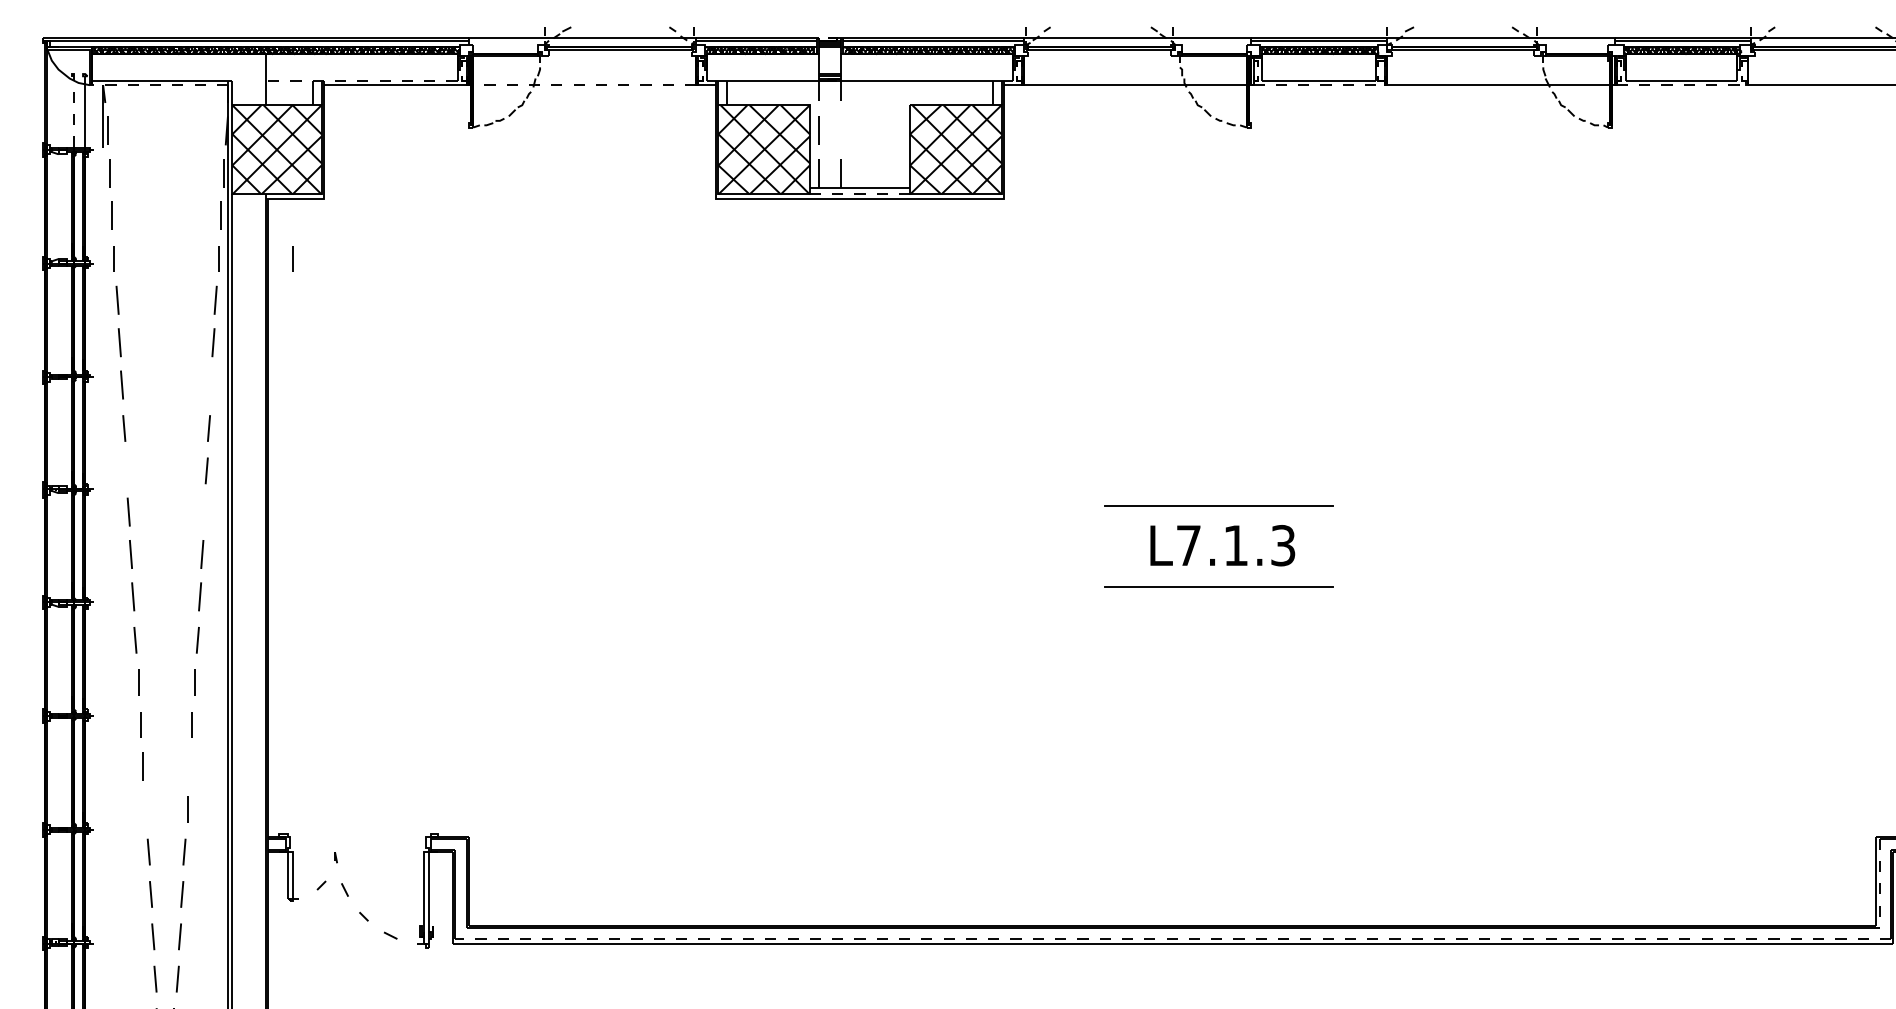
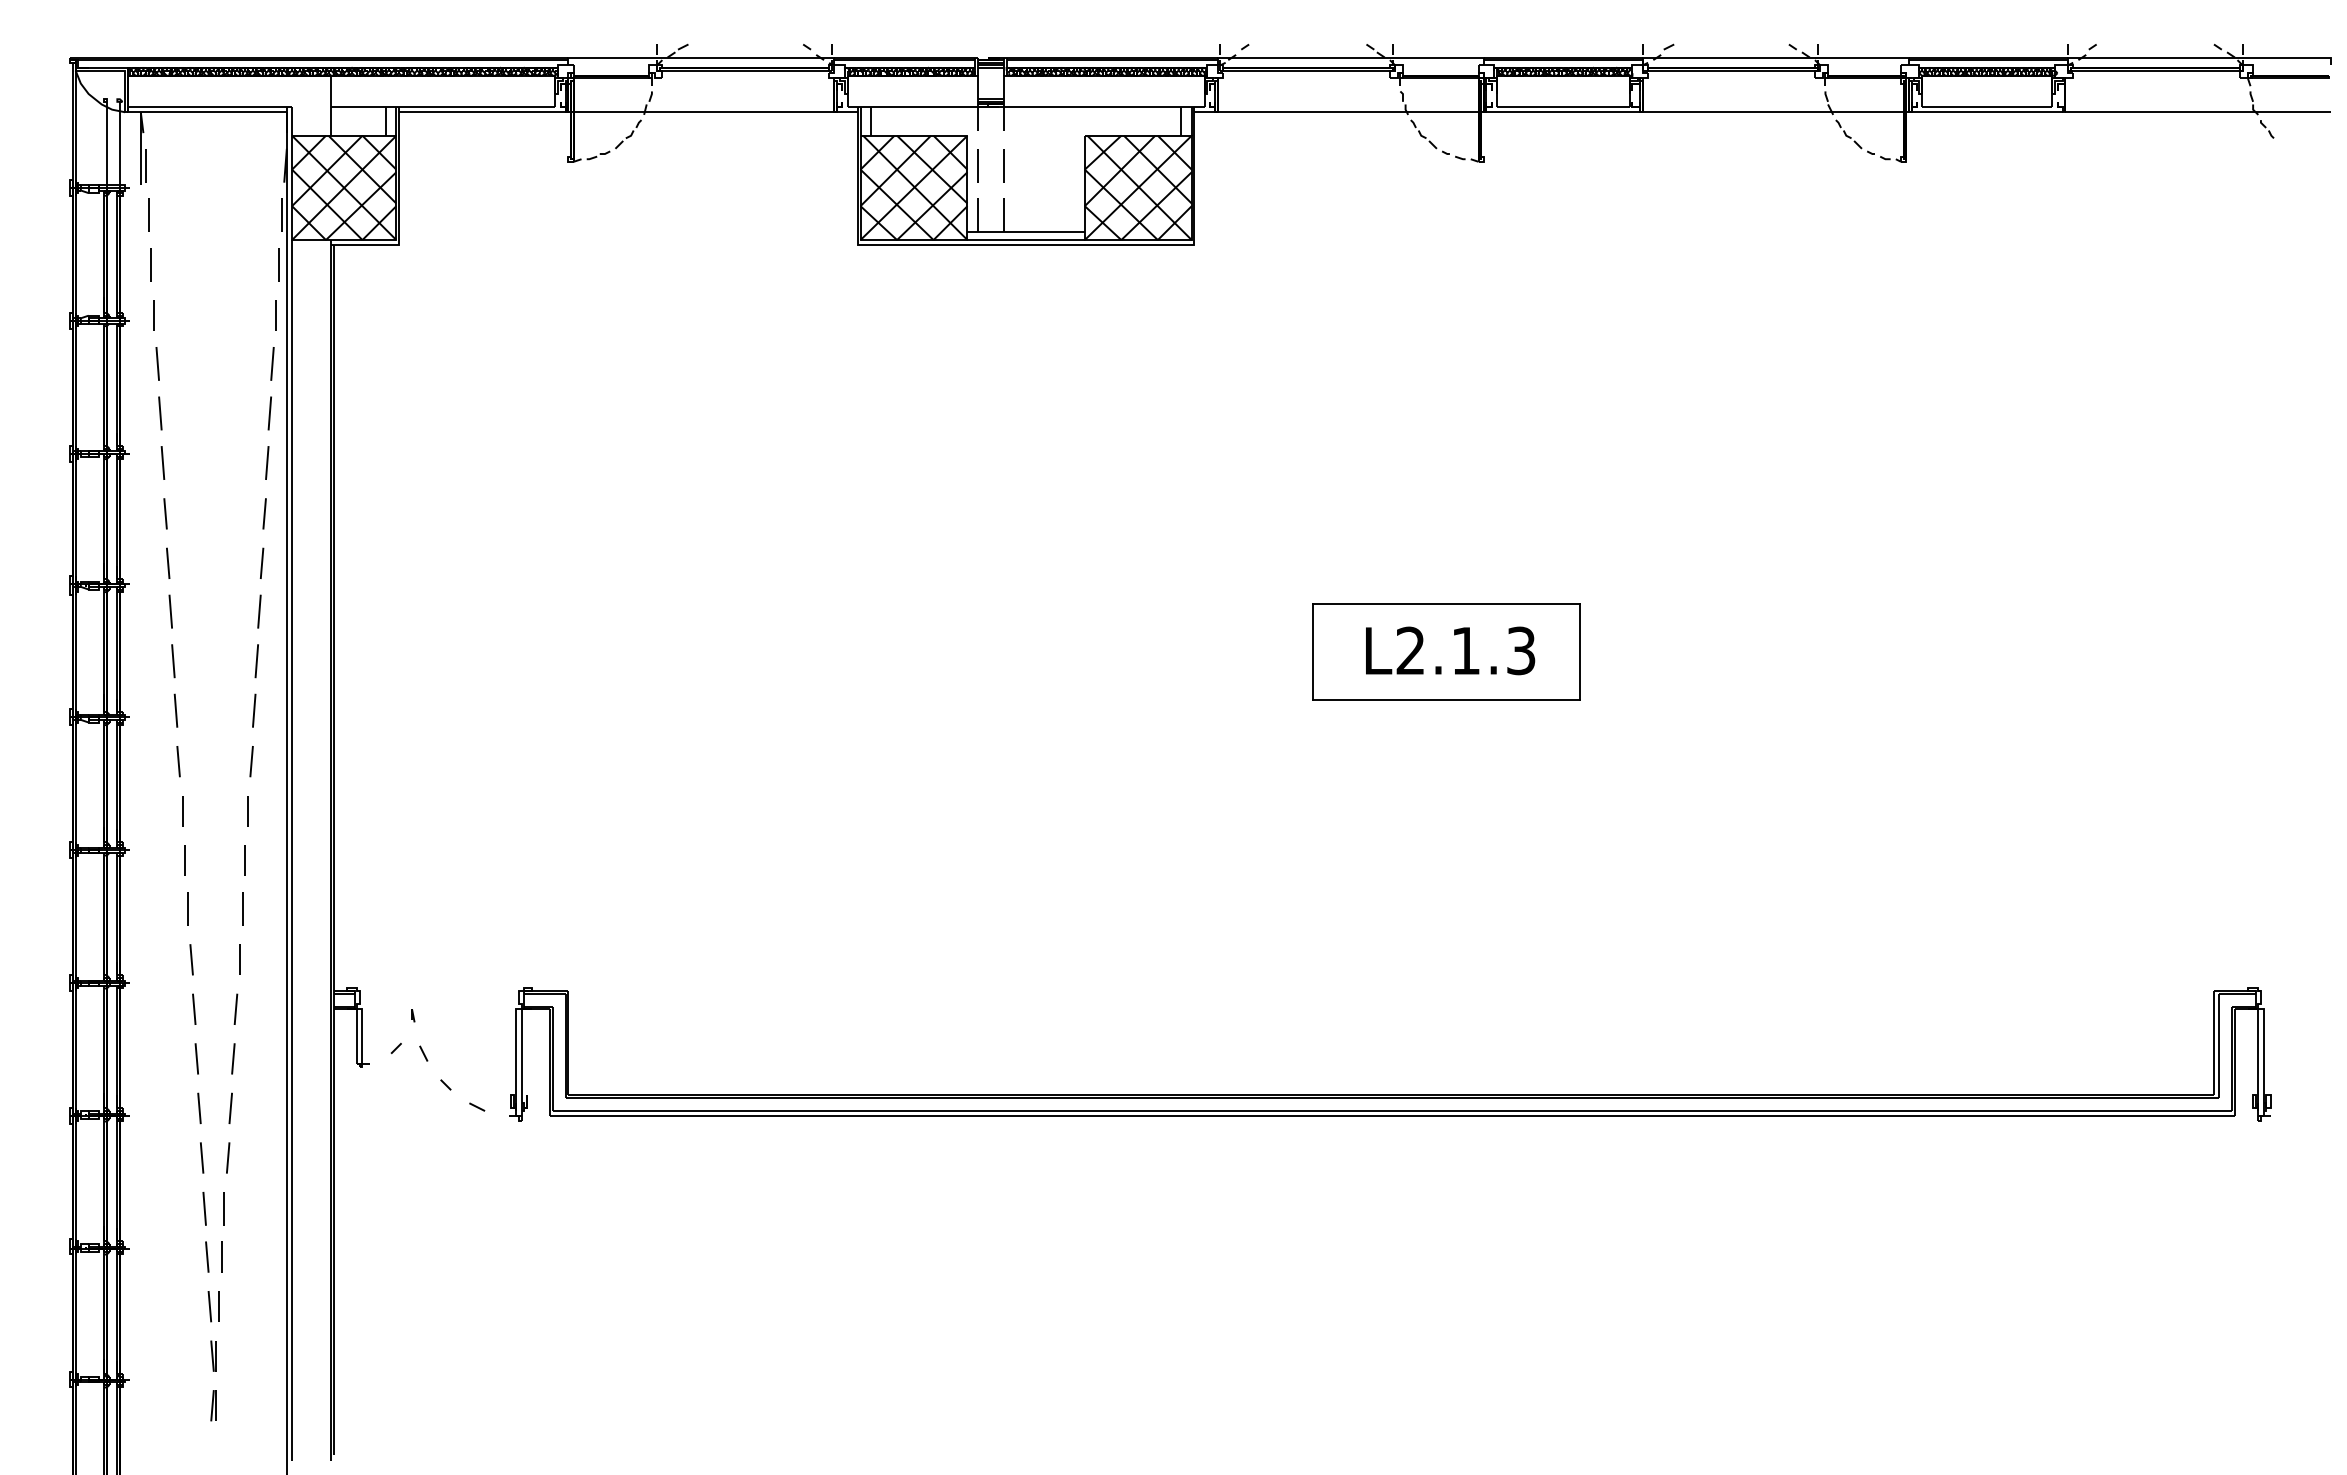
line: (361, 81) -> (442, 107), dashed -> solid
line: (156, 85) -> (203, 112), dashed -> solid
line: (582, 85) -> (701, 112), dashed -> solid
line: (1319, 85) -> (1563, 112), dashed -> solid
line: (1681, 85) -> (1987, 112), dashed -> solid
line: (73, 111) -> (106, 143), dashed -> solid
line: (840, 130) -> (1003, 165), added
line: (860, 194) -> (1026, 240), dashed -> solid
line: (292, 258) -> (362, 315), removed
line: (211, 384) -> (267, 462), added
line: (126, 470) -> (168, 562), added
line: (204, 511) -> (259, 611), added
text: (1188, 545) -> (1410, 650), L7.1.3 -> L2.1.3
line: (1105, 546) -> (1313, 651), added
line: (1333, 546) -> (1579, 651), added
line: (190, 765) -> (242, 908), added
line: (146, 809) -> (191, 959), added
line: (1880, 883) -> (2219, 1046), dashed -> solid
line: (1173, 939) -> (1392, 1111), dashed -> solid

